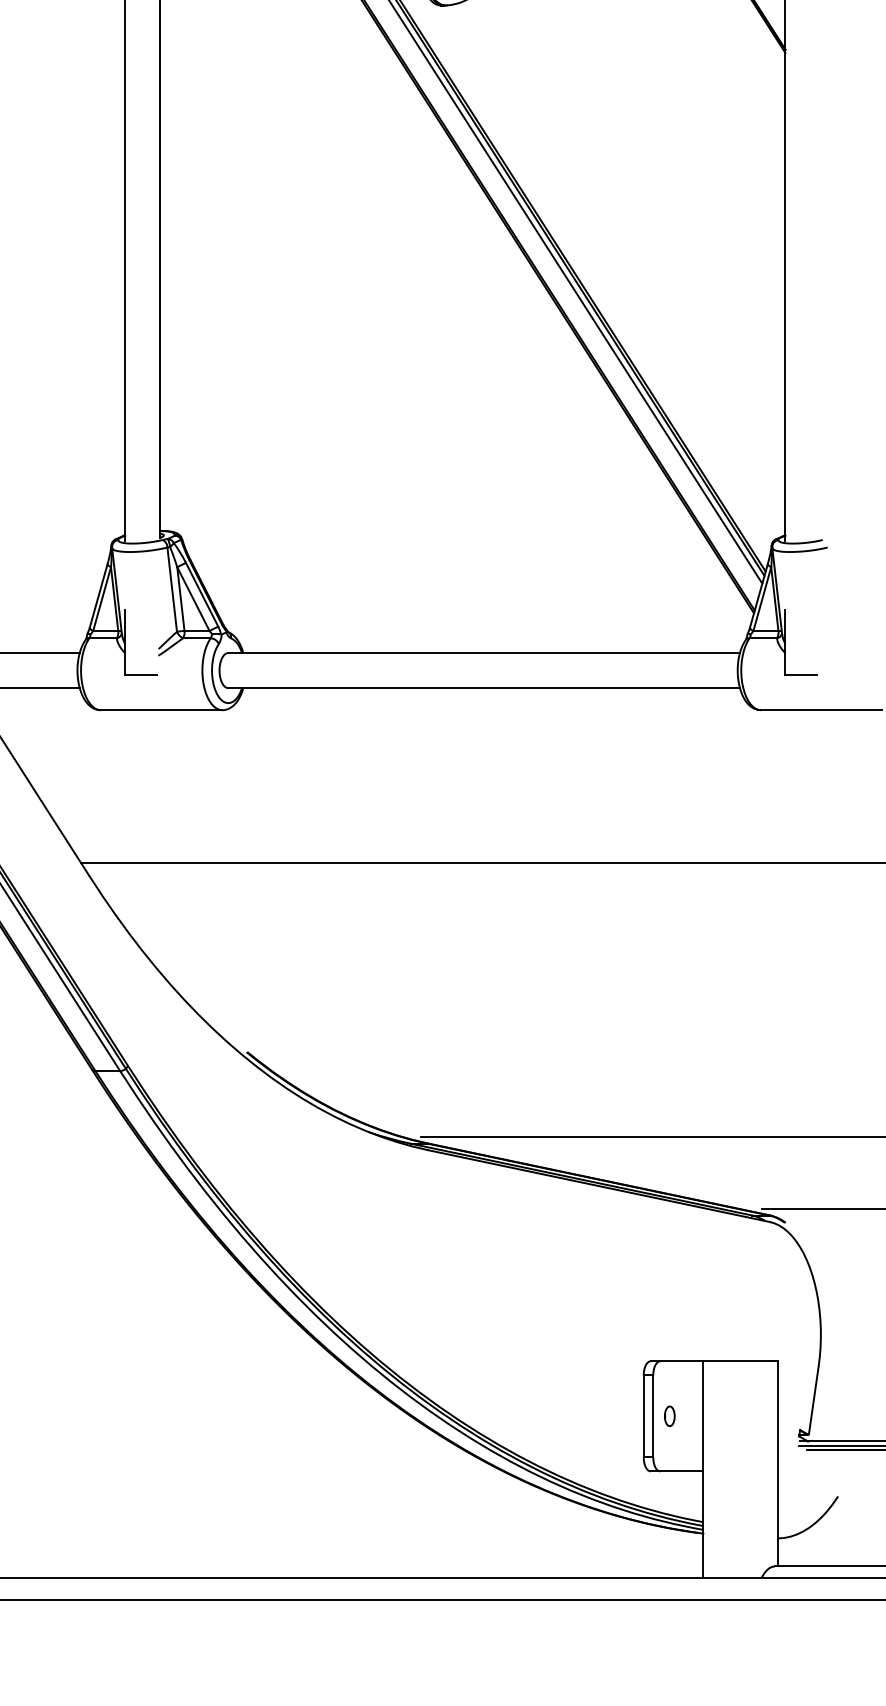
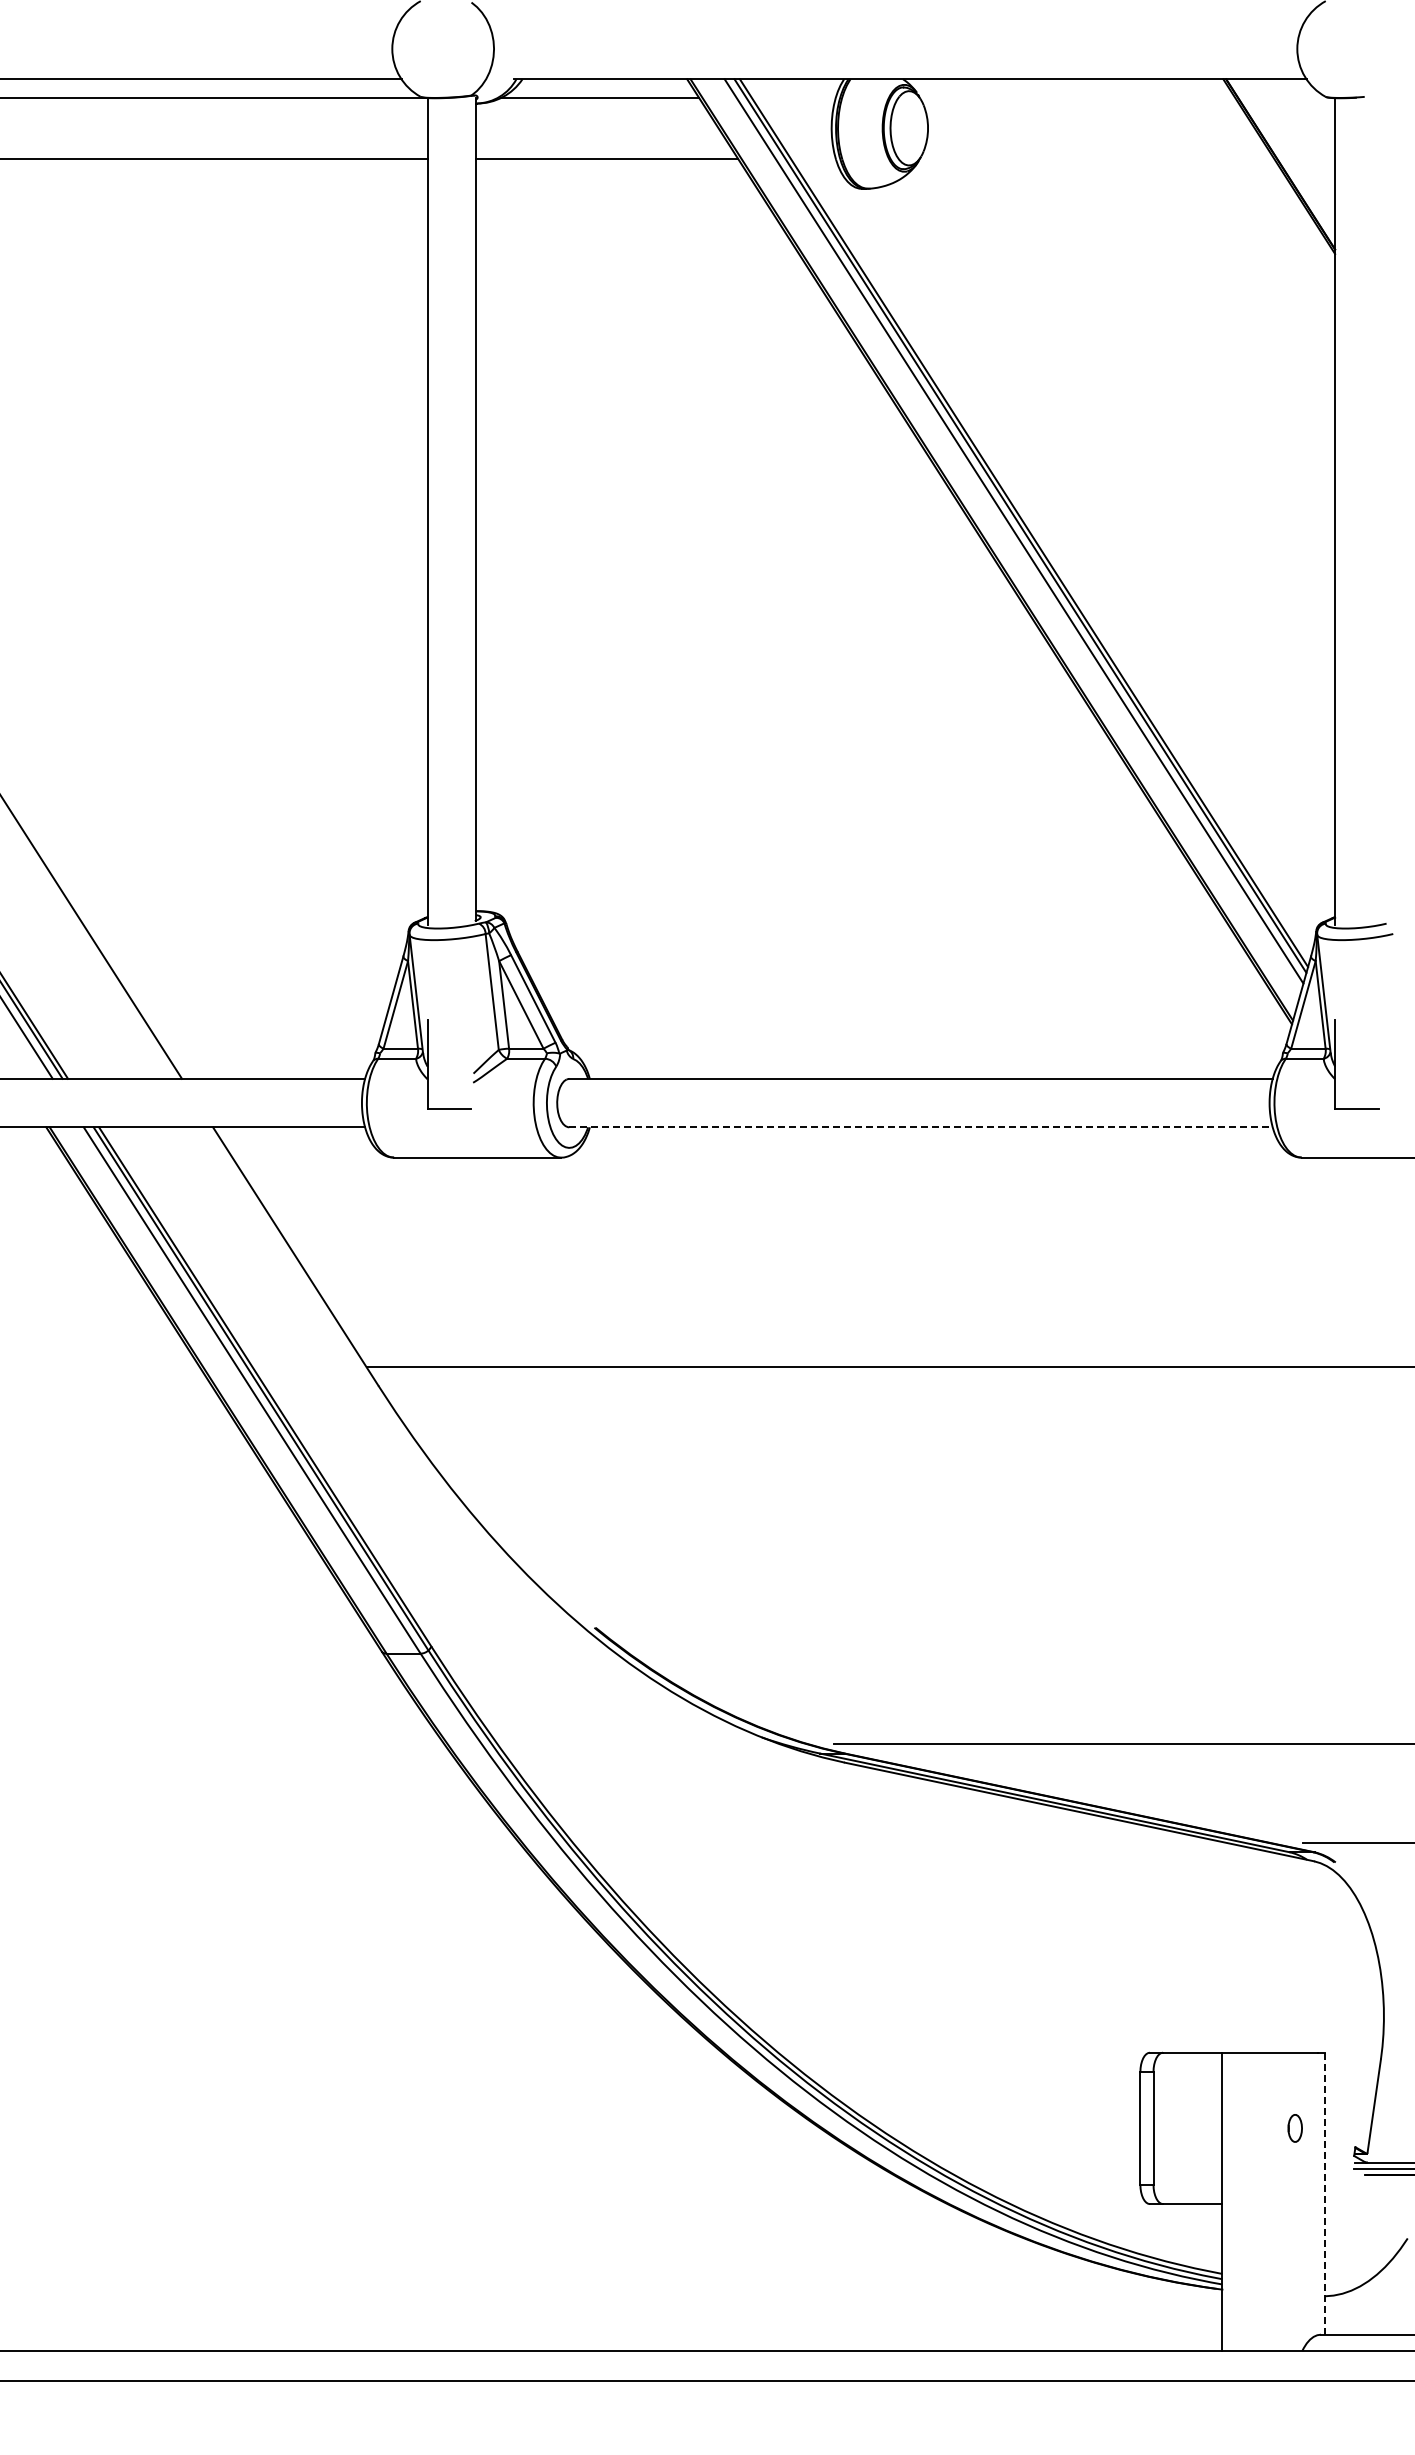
line: (484, 688) -> (921, 1127), solid -> dashed
part: (669, 1416) -> (1294, 2128), moved
line: (777, 1463) -> (1324, 2193), solid -> dashed

